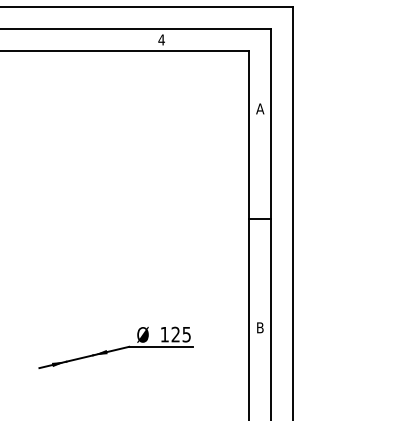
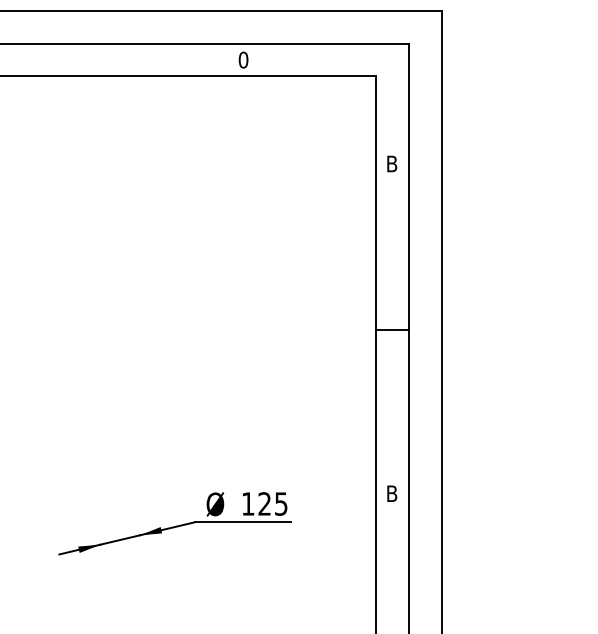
text: (161, 39) -> (243, 59), 4 -> 0
text: (260, 108) -> (392, 163), A -> B

